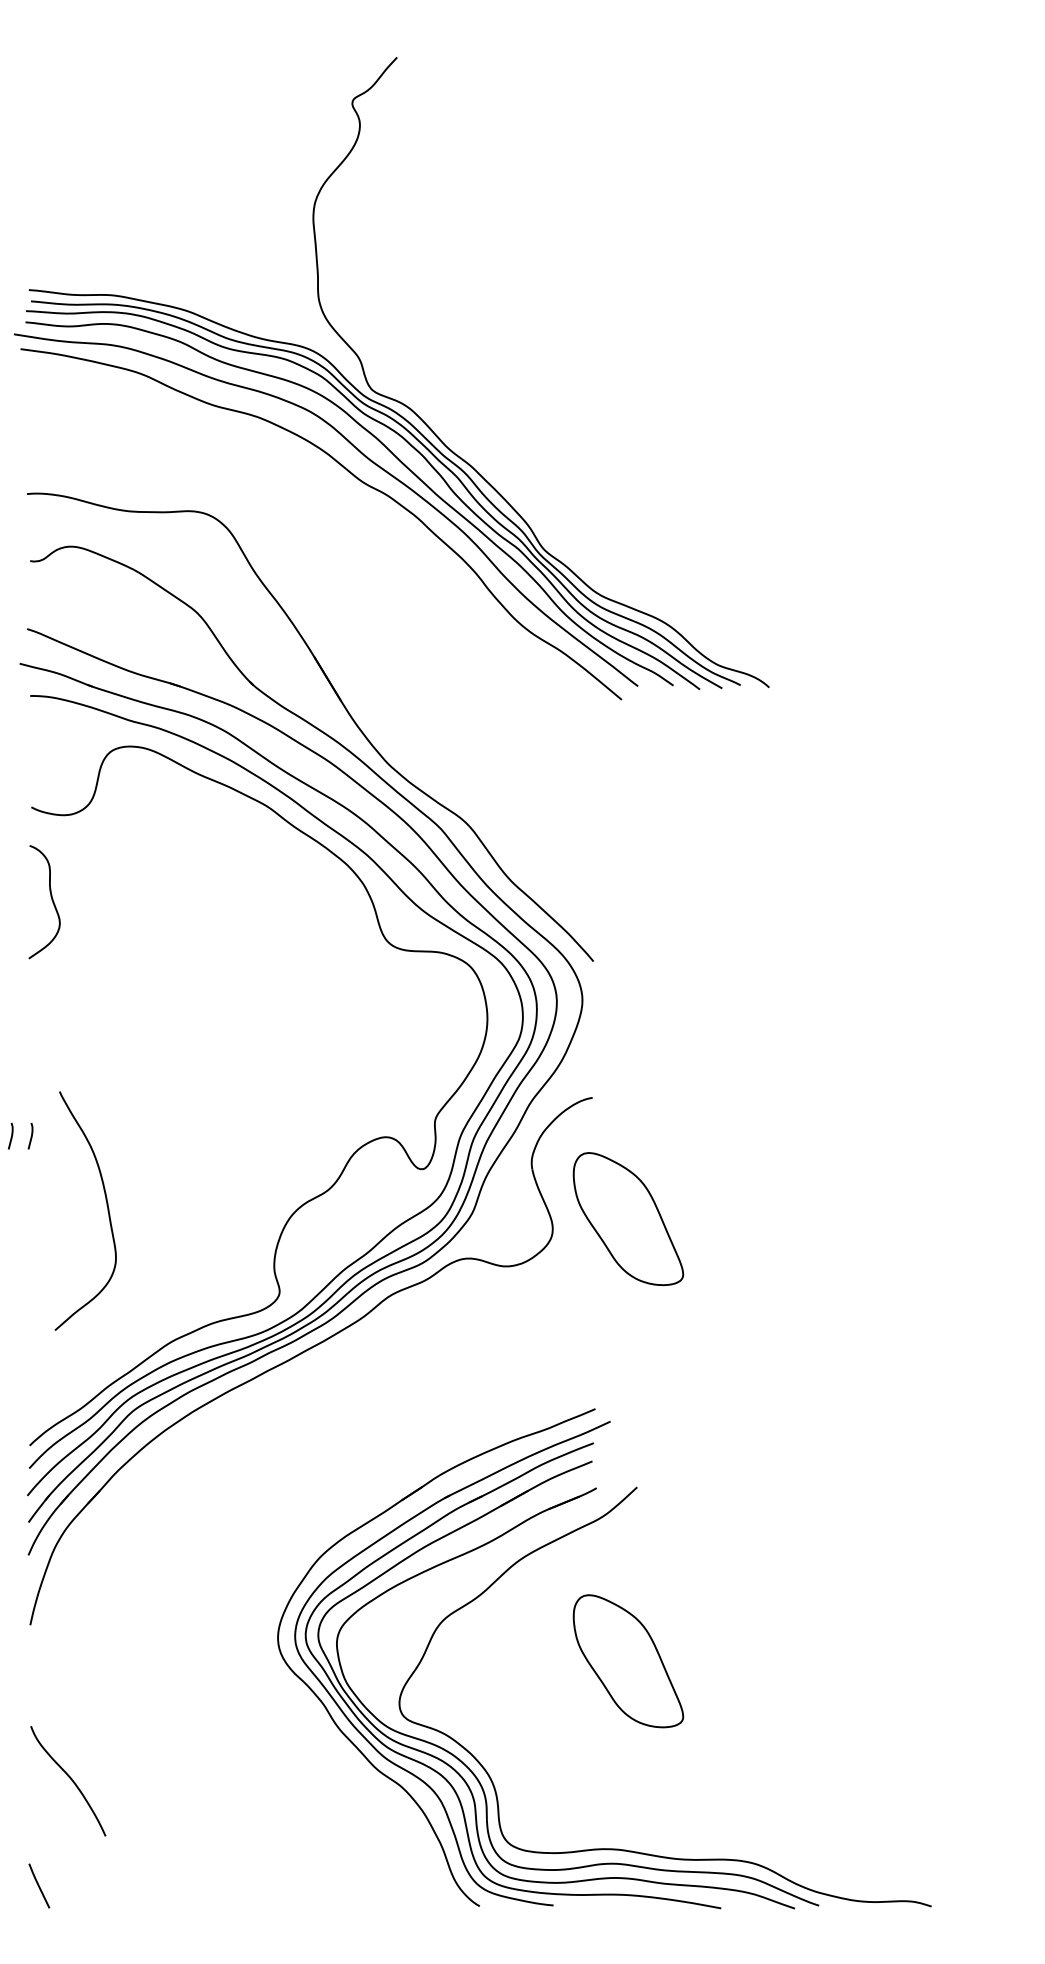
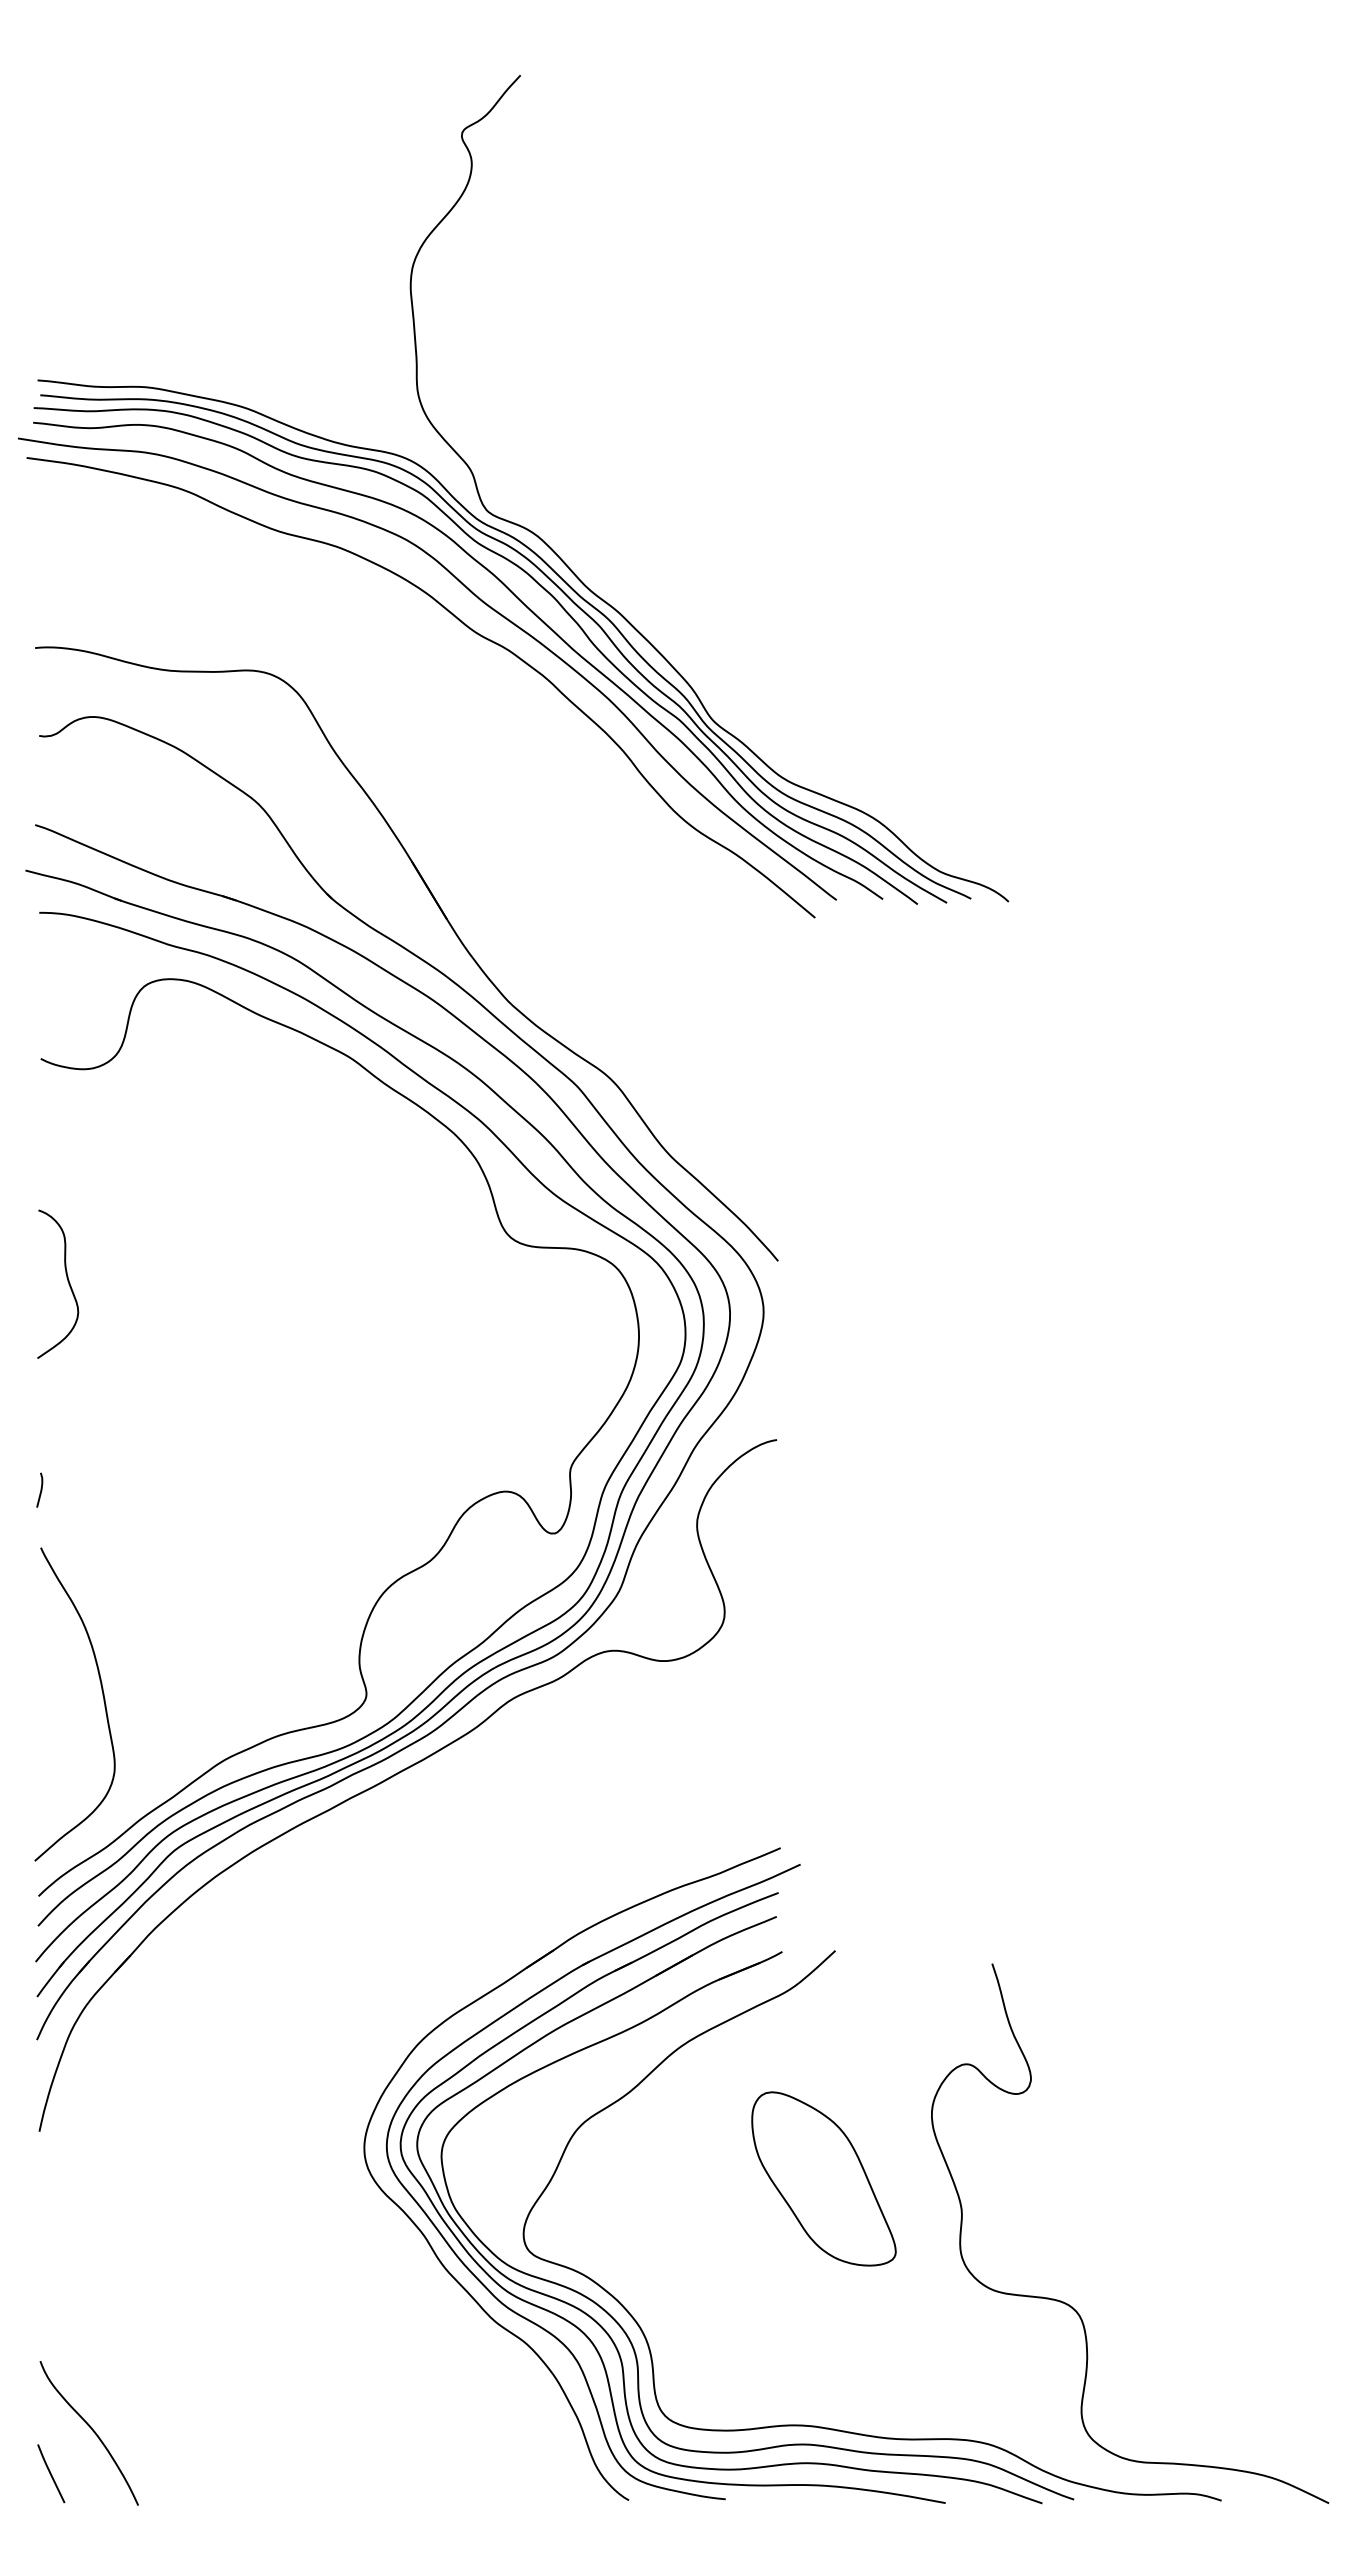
curve: (51, 900) -> (67, 1281), moved
curve: (11, 1135) -> (14, 1489), removed
curve: (107, 1208) -> (103, 1701), moved
part: (628, 1218) -> (823, 1598), removed
curve: (817, 1758) -> (1072, 2306), added
curve: (70, 1779) -> (92, 2431), moved

